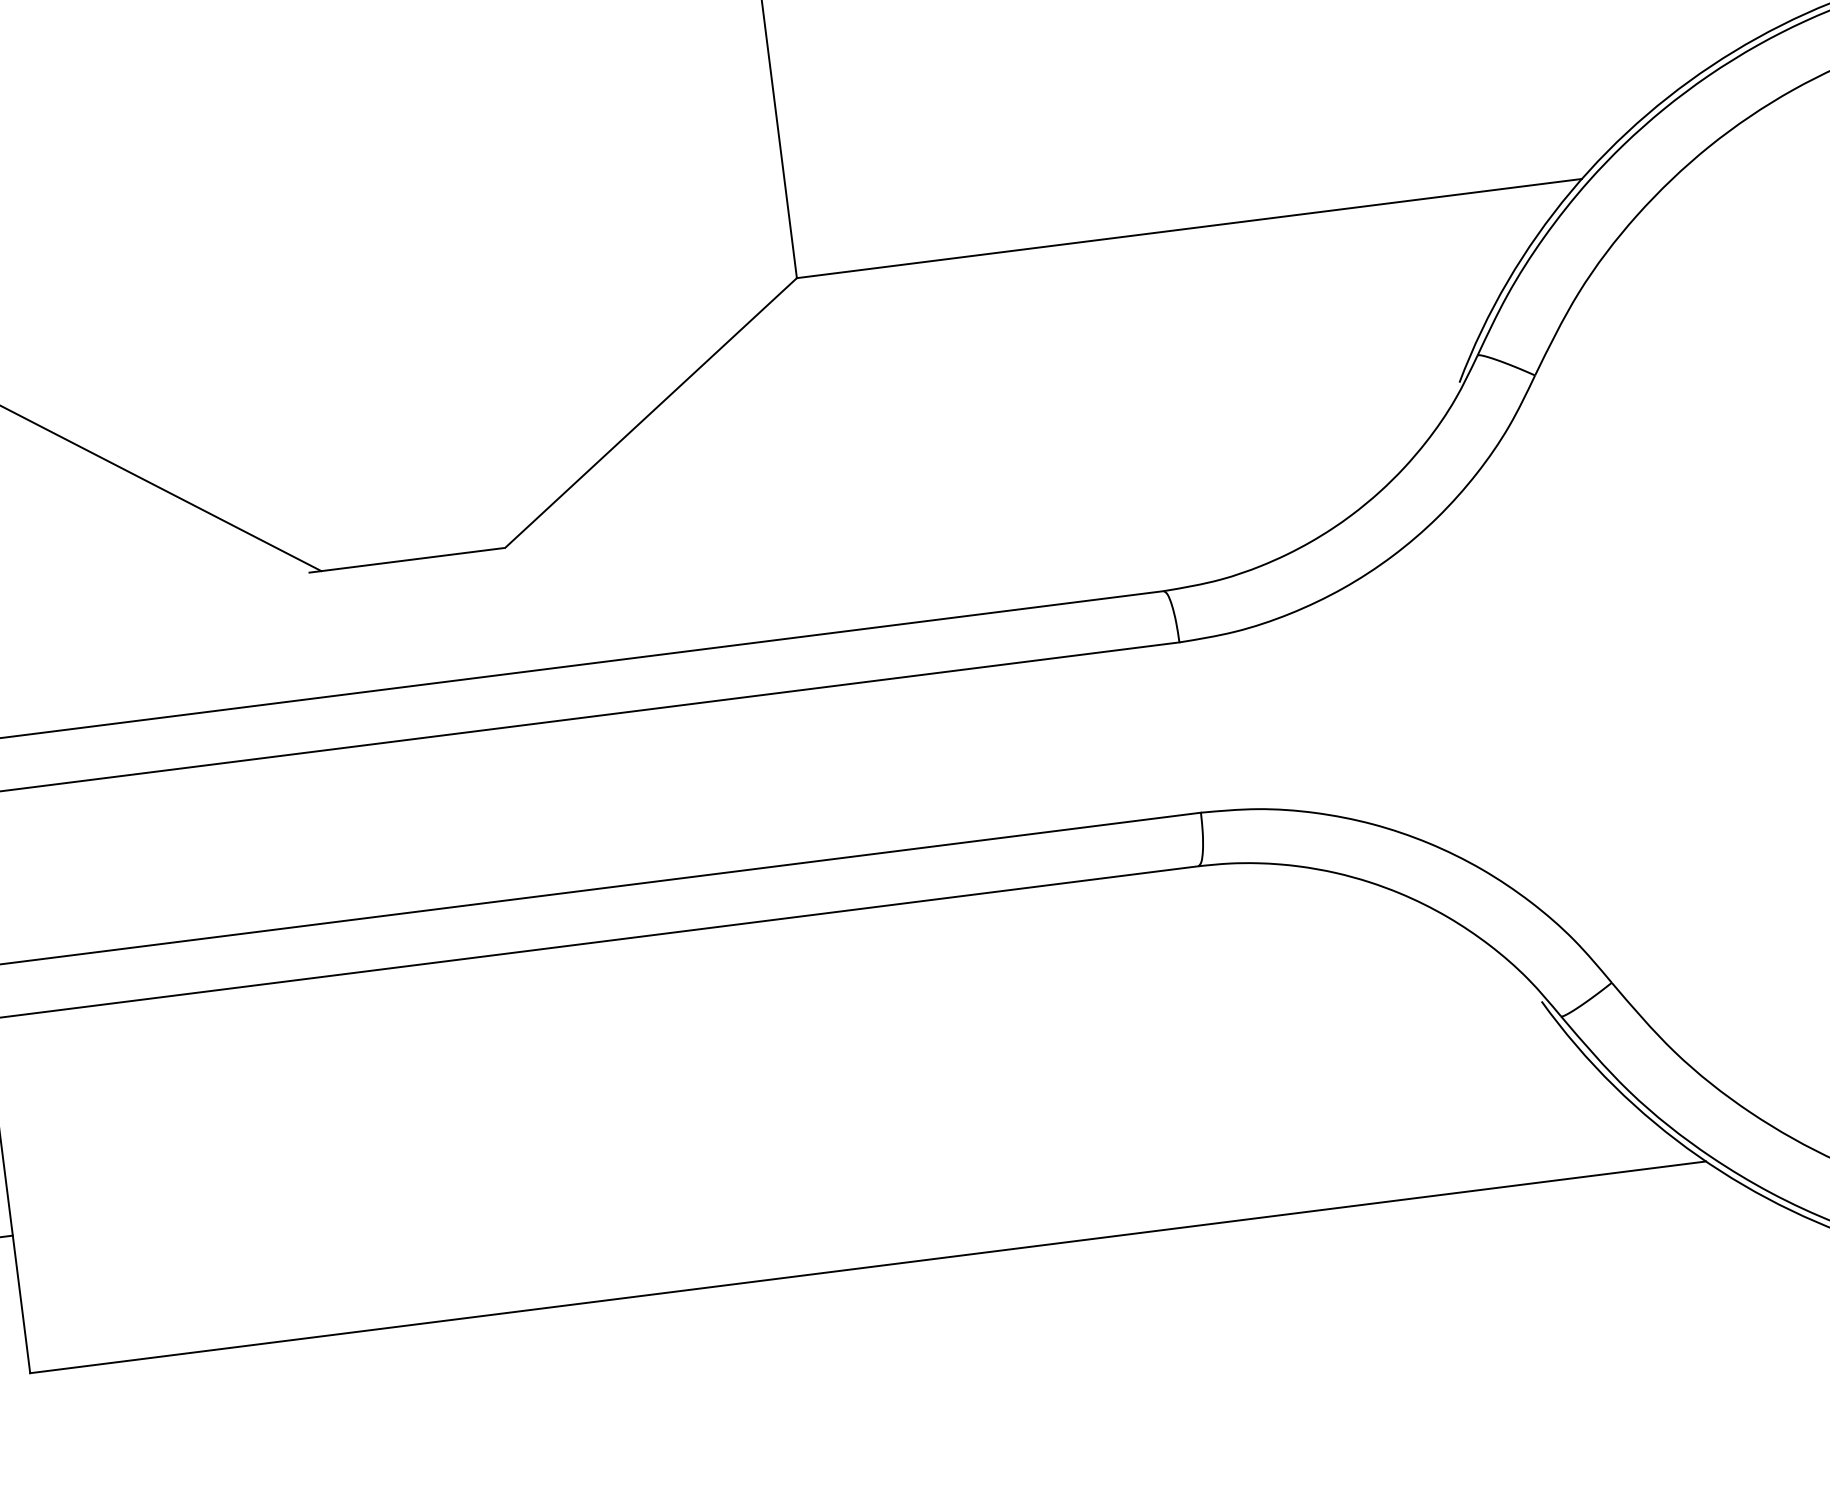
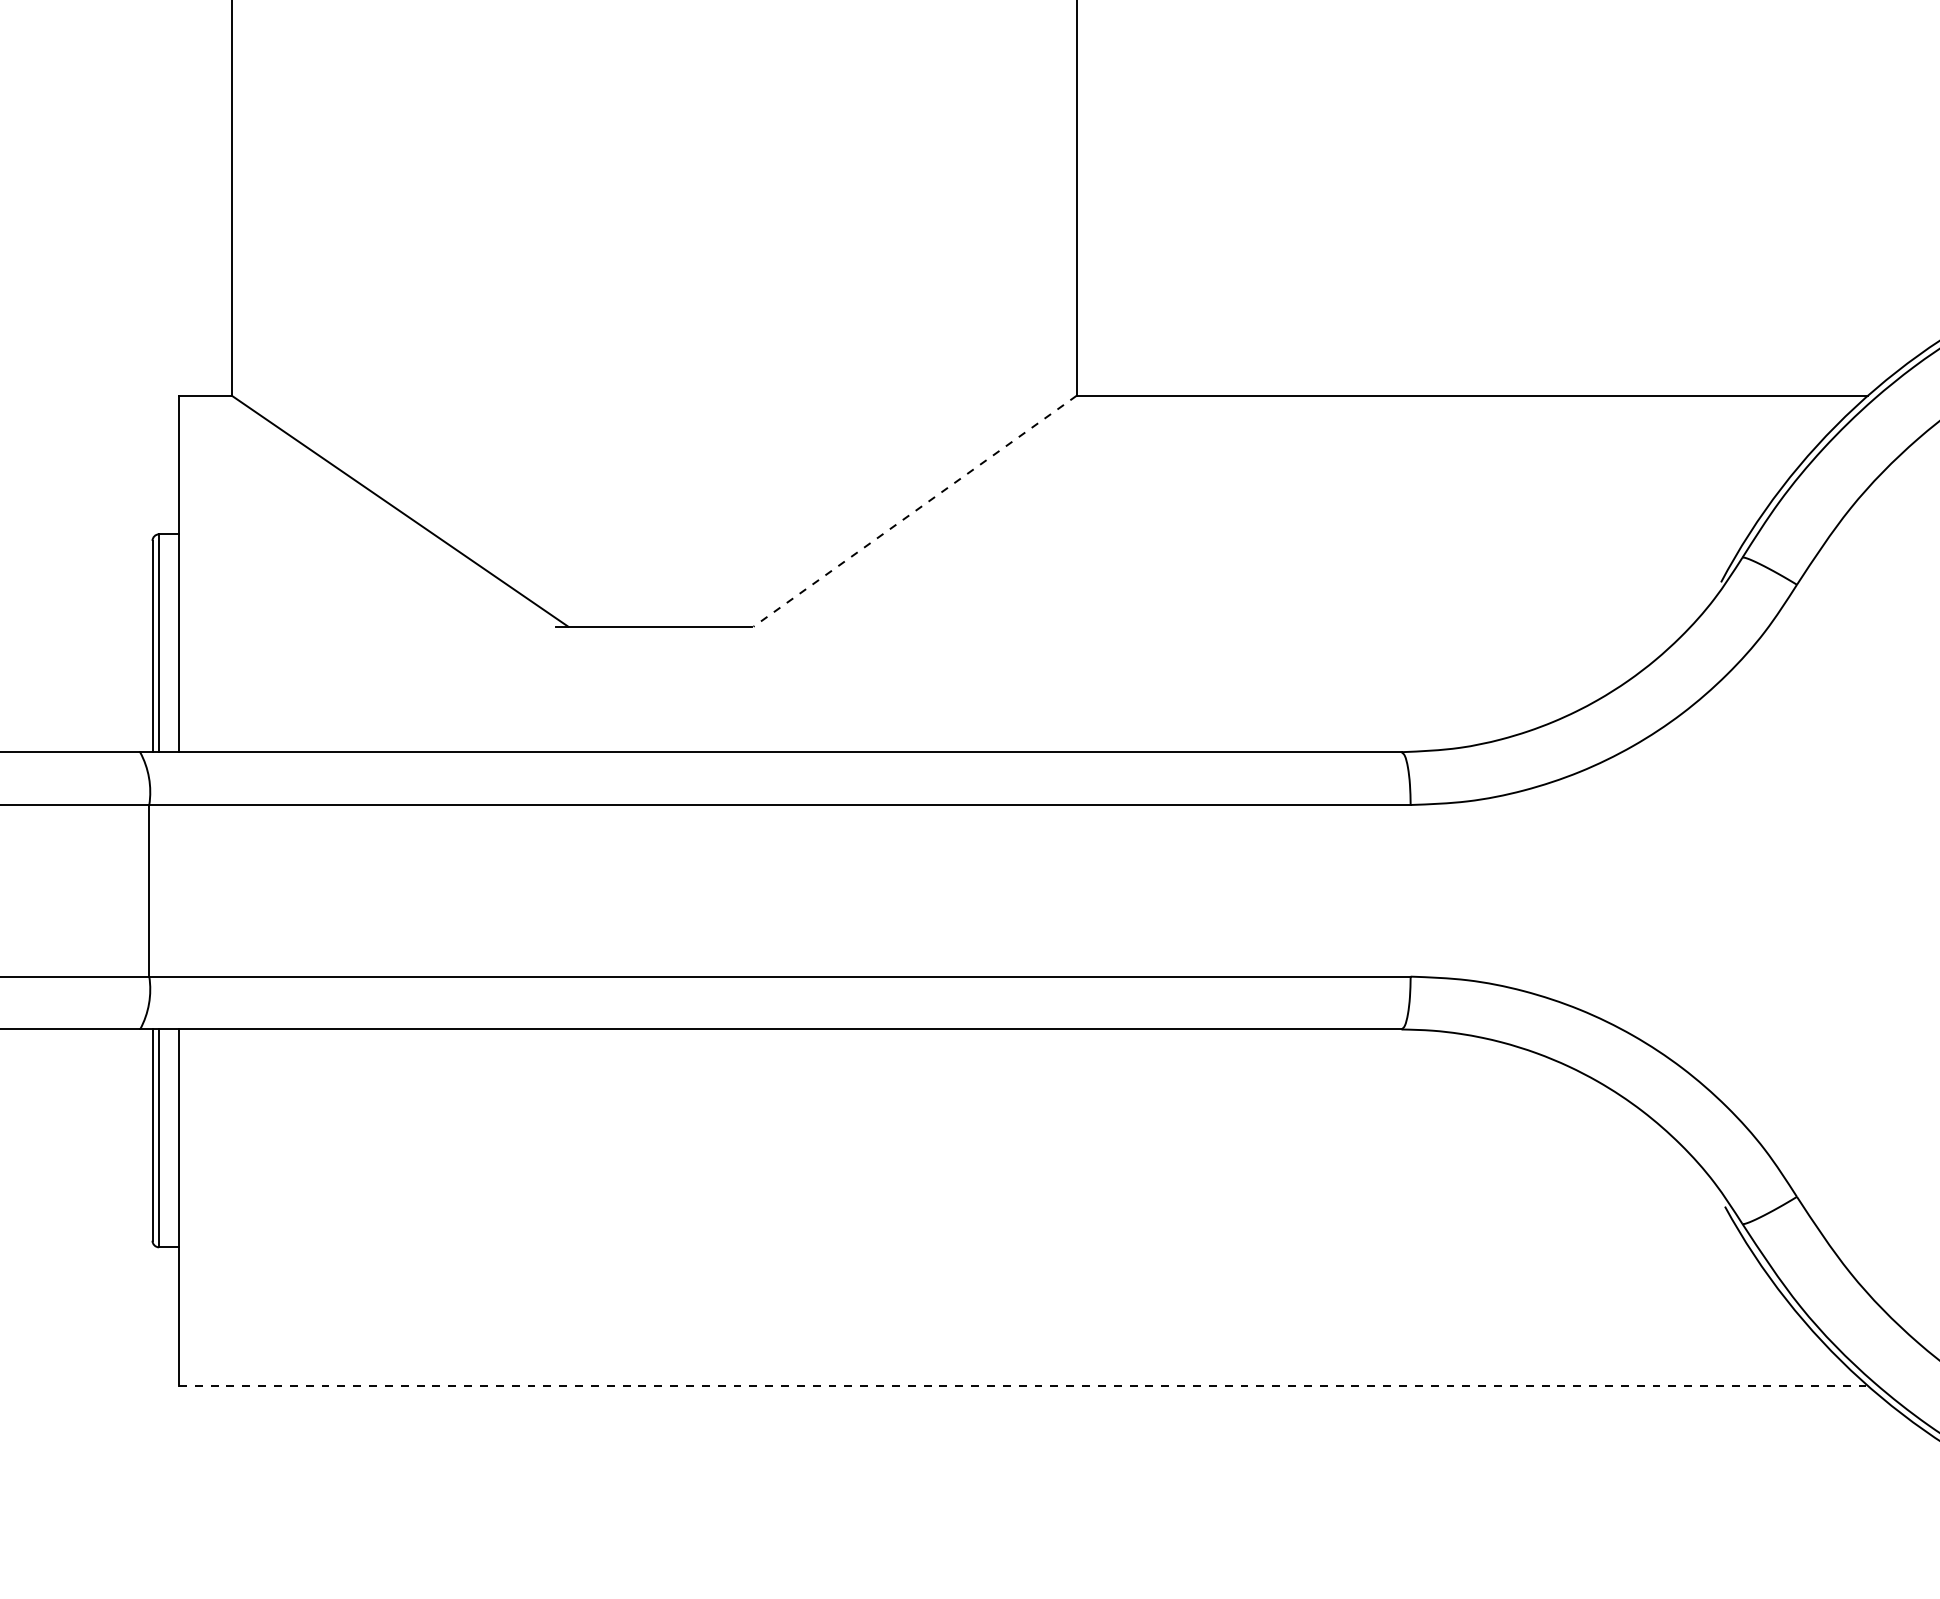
line: (651, 413) -> (915, 511), solid -> dashed
line: (868, 1266) -> (1023, 1385), solid -> dashed

